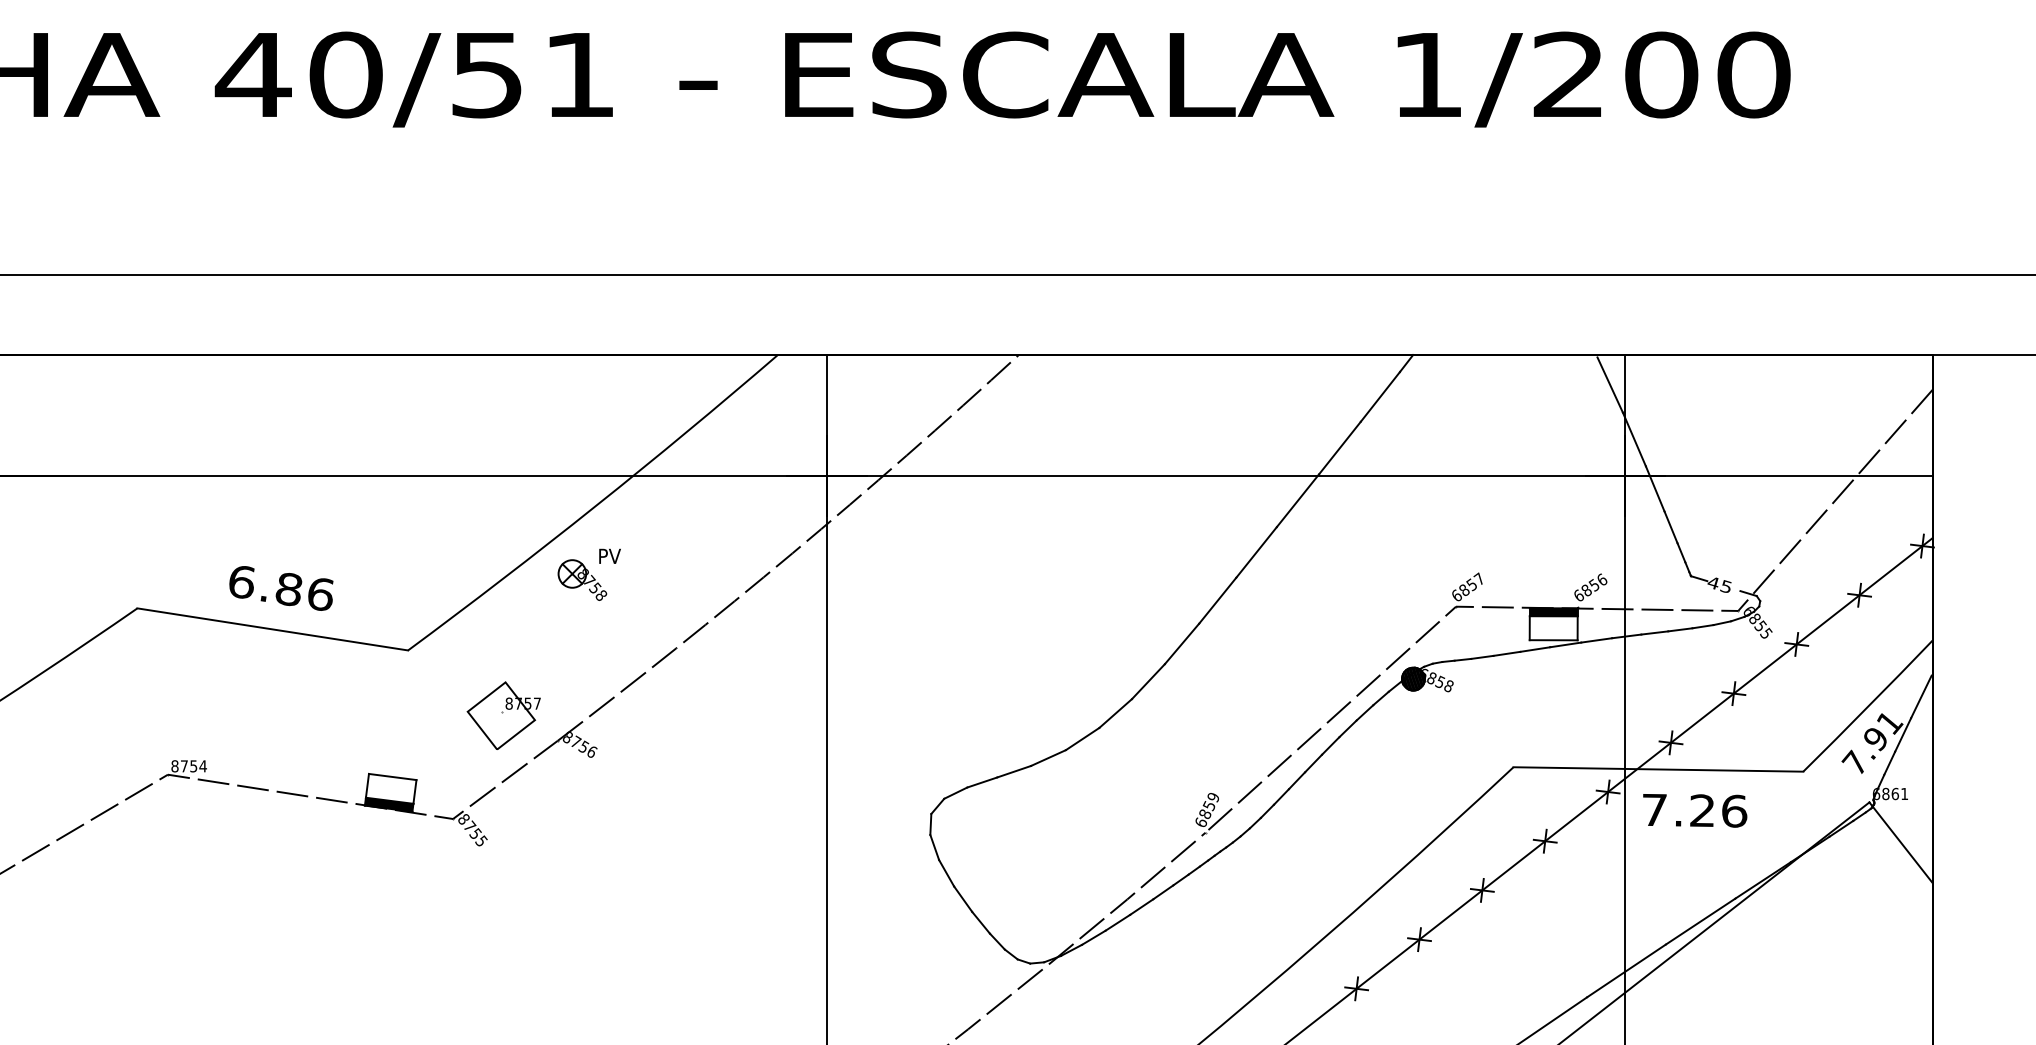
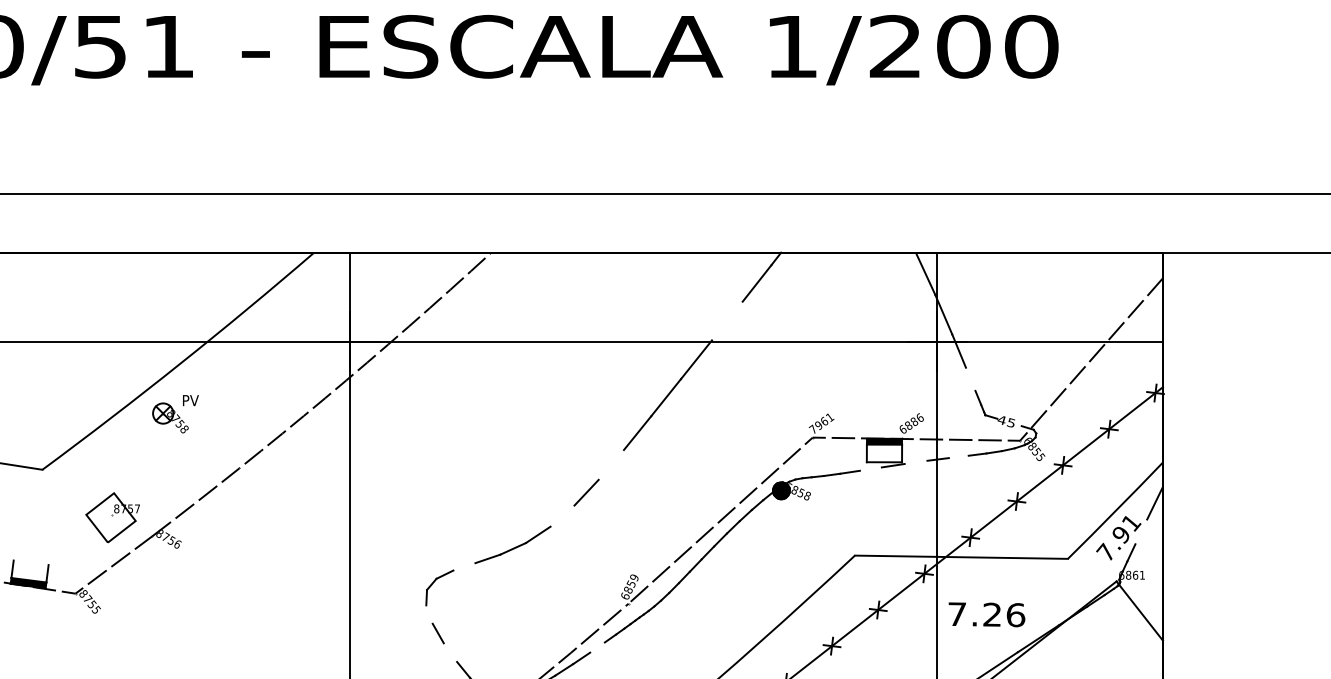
line: (1339, 447) -> (727, 320), removed
line: (1670, 527) -> (970, 379), removed
text: (1593, 585) -> (913, 422), 6856 -> 6886
text: (1467, 586) -> (821, 422), 6857 -> 7961
line: (1654, 632) -> (958, 456), removed
line: (1596, 640) -> (915, 462), removed
line: (1181, 643) -> (610, 464), removed
line: (1535, 649) -> (871, 469), removed
line: (1115, 713) -> (562, 516), removed
line: (1903, 734) -> (1141, 531), removed
line: (392, 776) -> (30, 562), removed
line: (982, 782) -> (464, 566), removed
text: (1695, 810) -> (987, 614), moved
line: (934, 847) -> (429, 614), removed
line: (1163, 892) -> (597, 647), removed
line: (963, 898) -> (450, 652), removed

